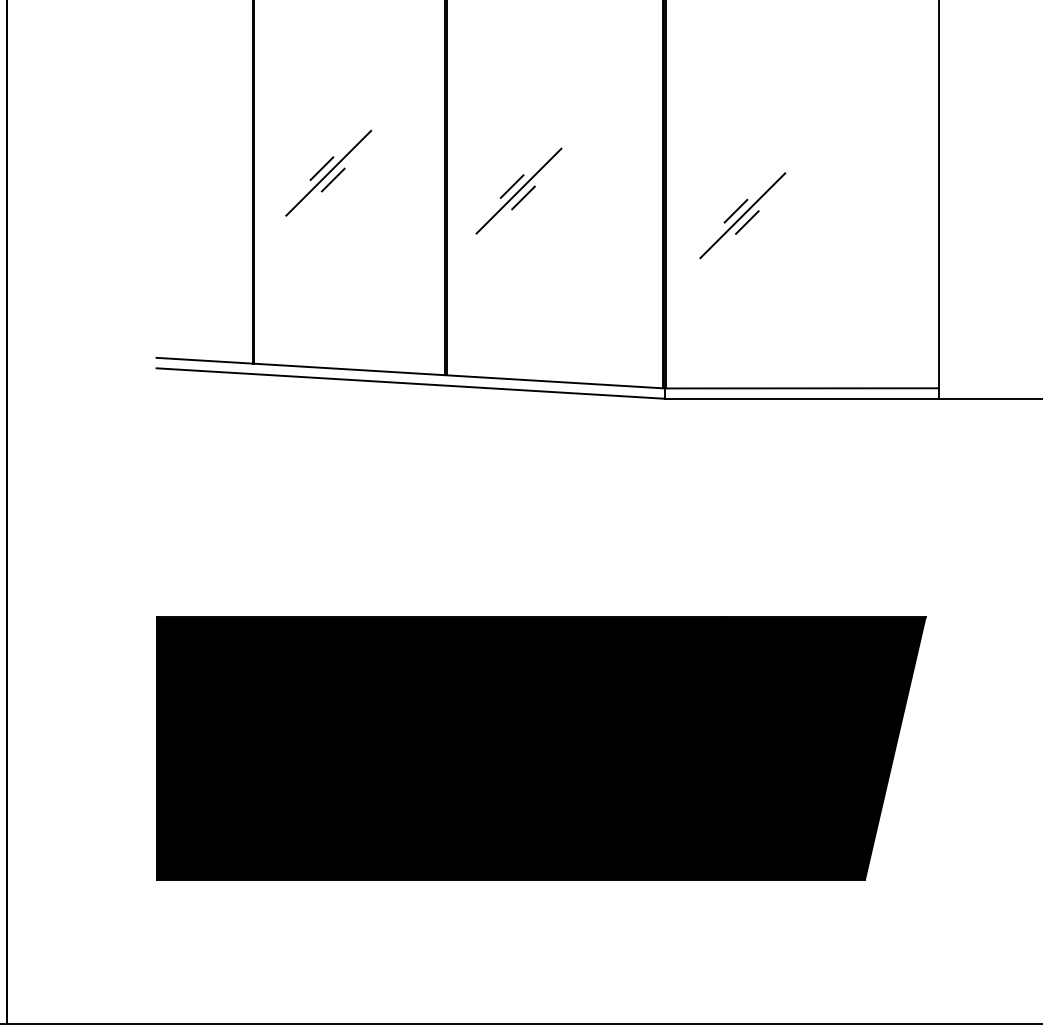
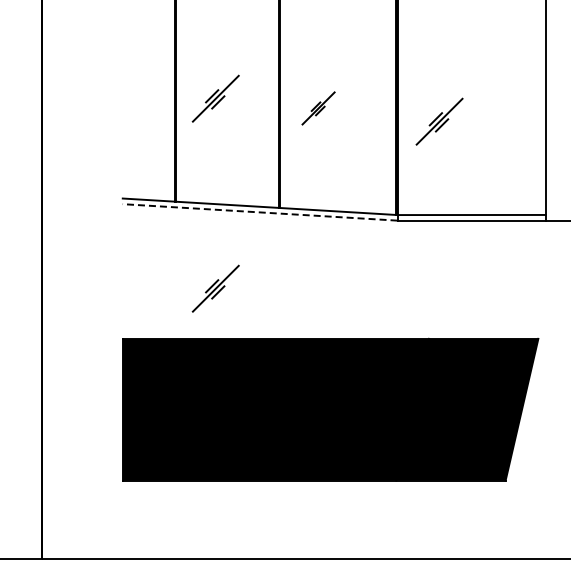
part: (518, 191) -> (318, 108), size x0.7
line: (411, 383) -> (260, 212), solid -> dashed
part: (328, 524) -> (215, 288), added

